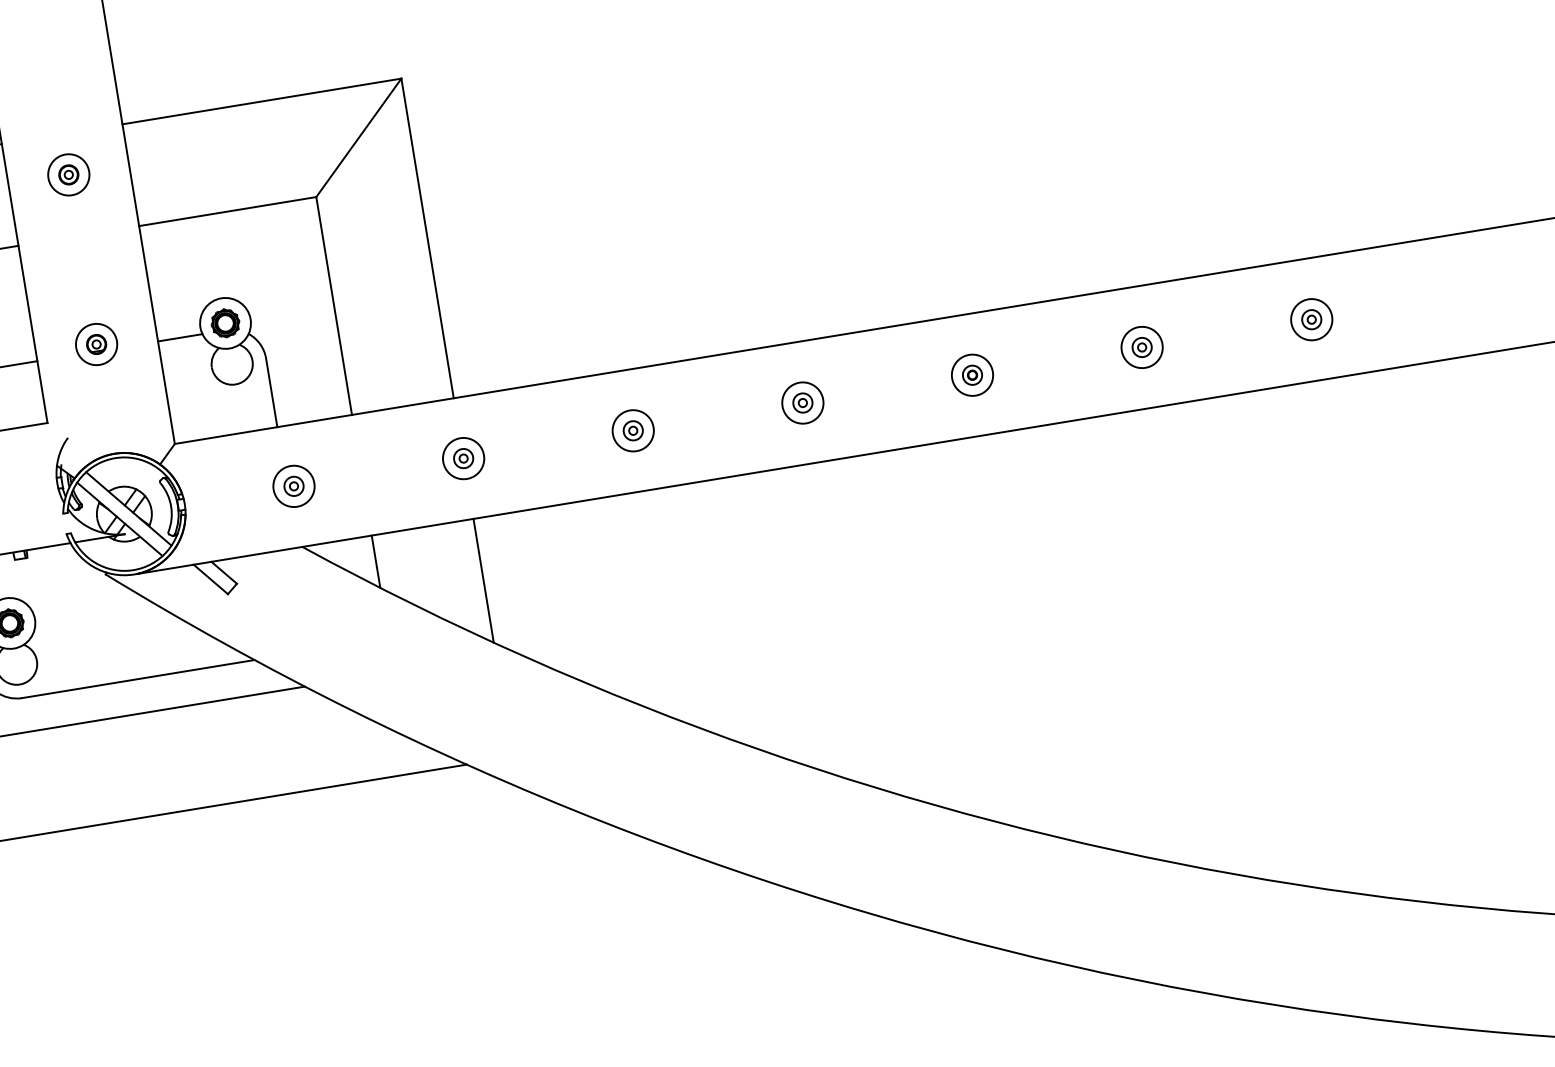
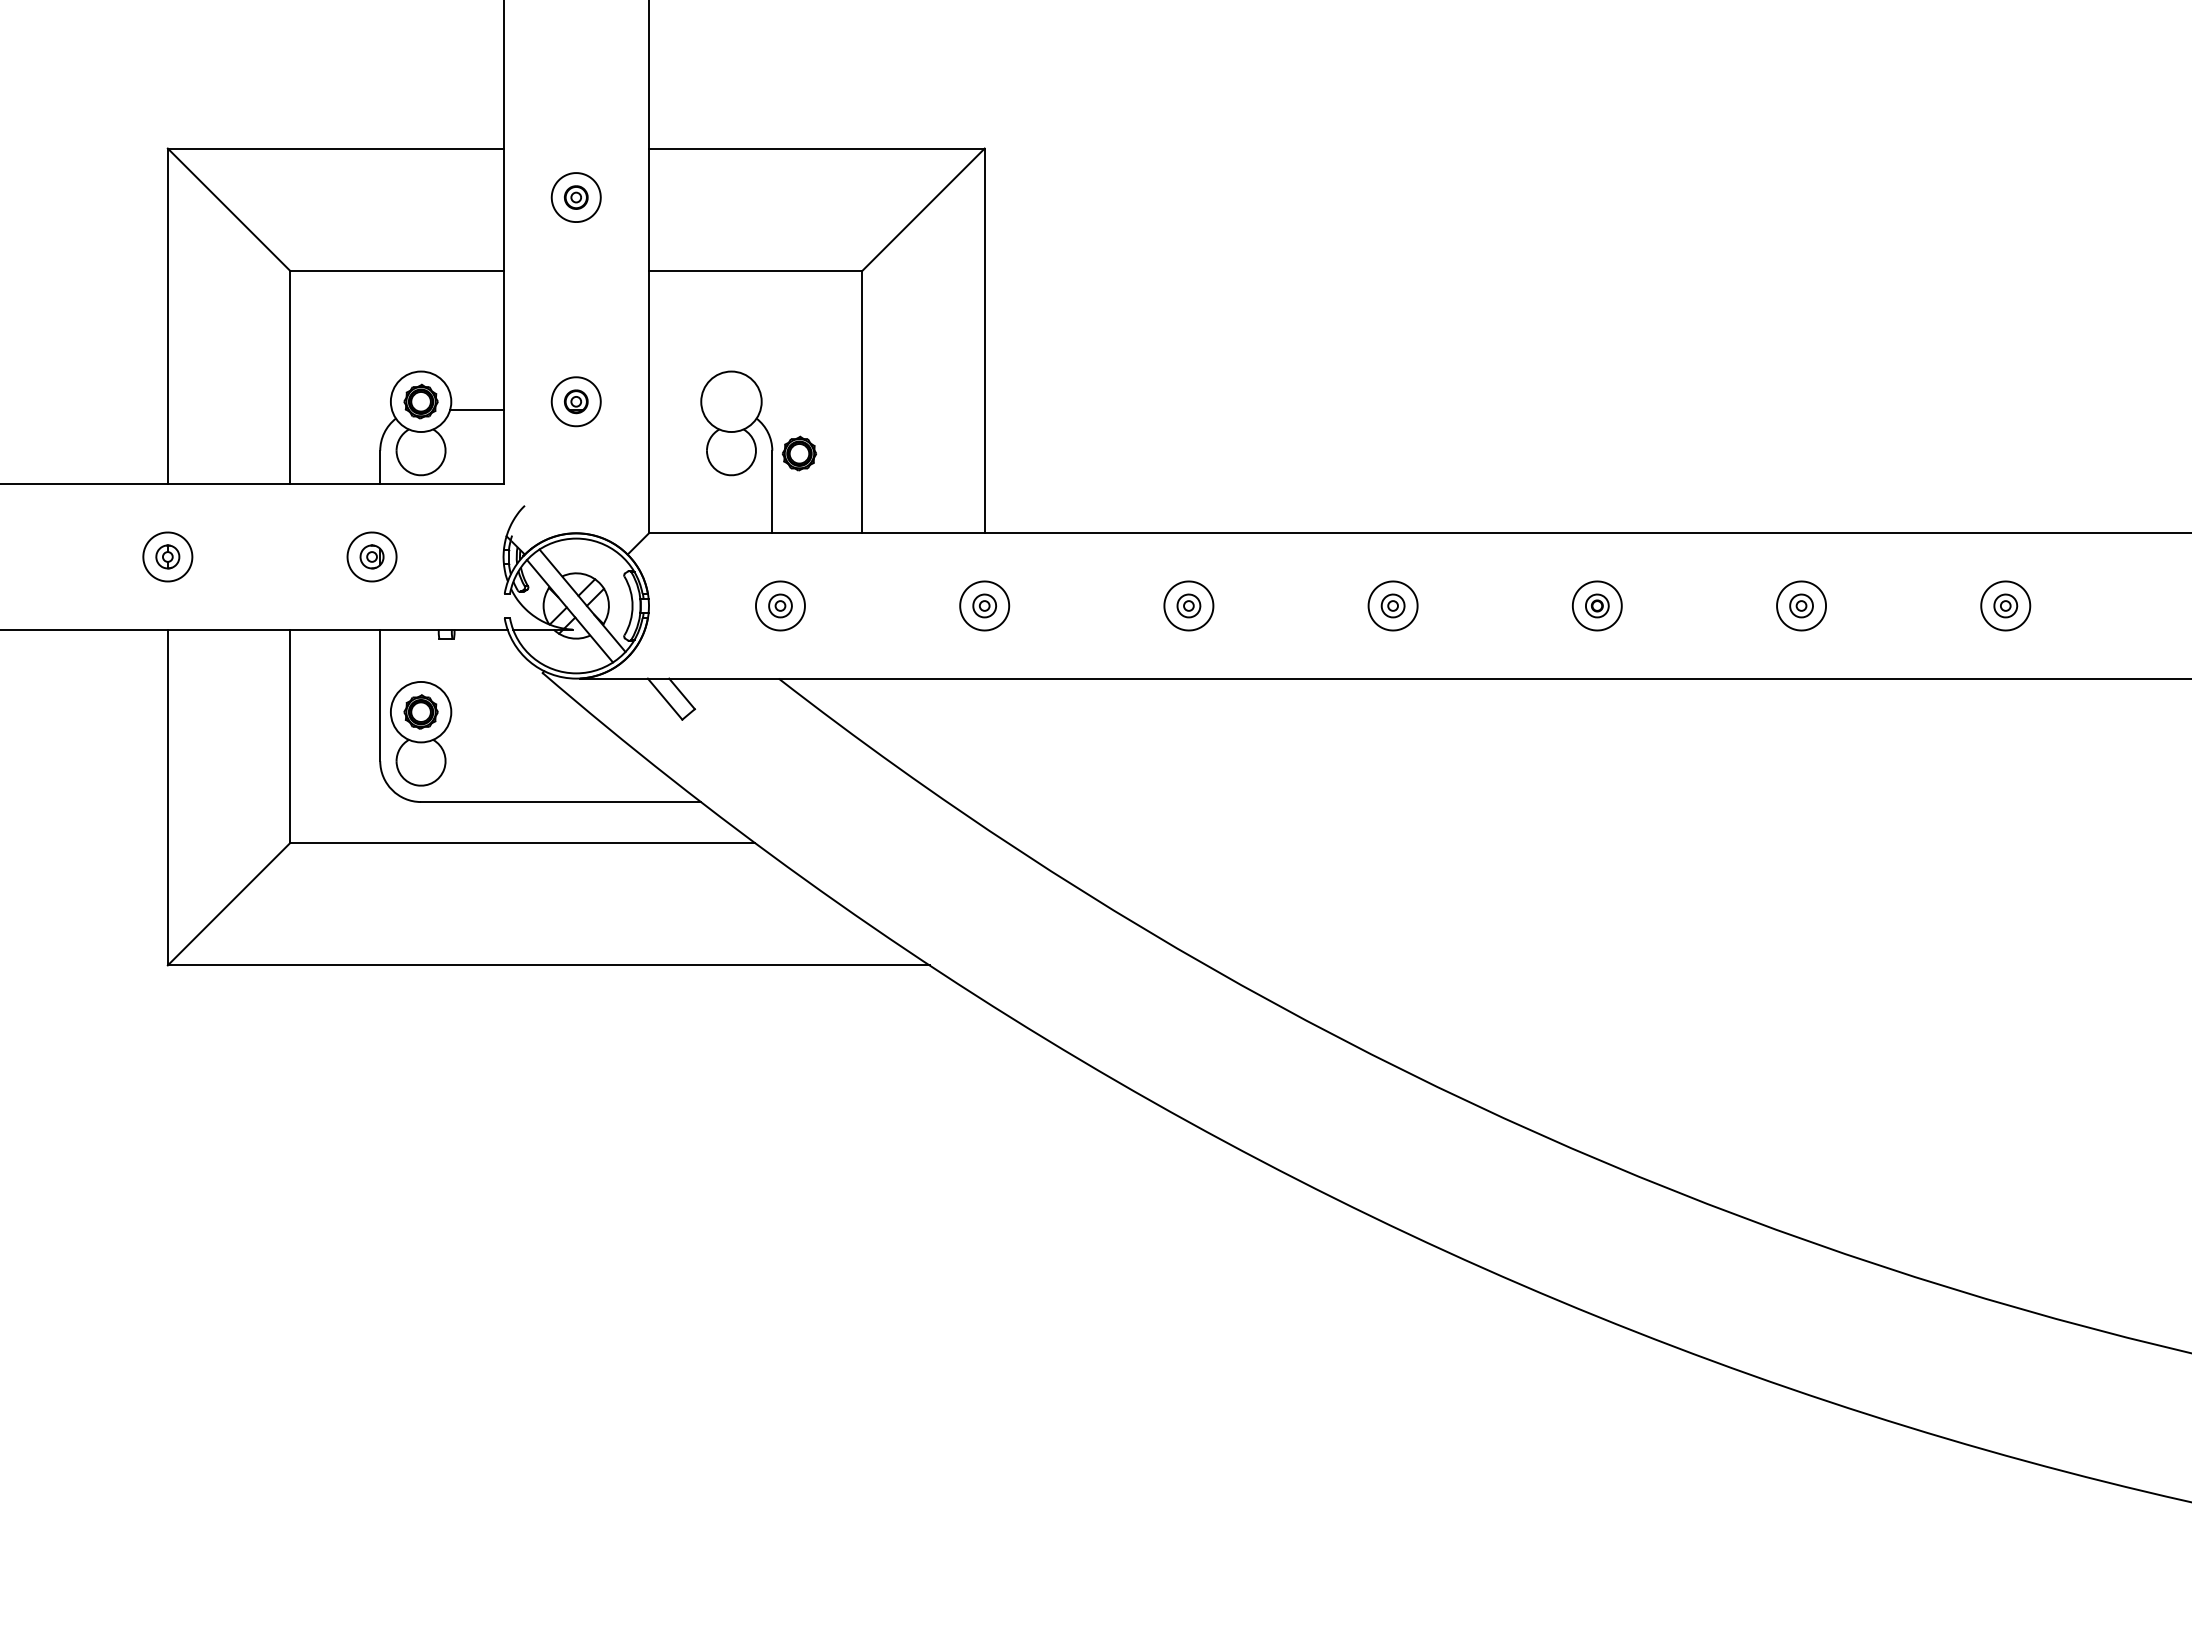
part: (225, 323) -> (799, 453), moved
line: (180, 337) -> (675, 409), removed
line: (376, 561) -> (862, 709), removed
line: (483, 580) -> (984, 752), removed

